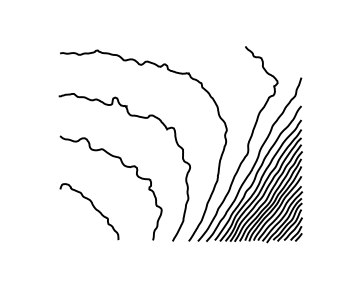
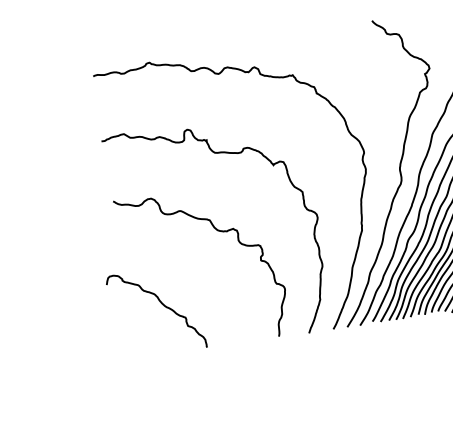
curve: (94, 209) -> (163, 307), moved

